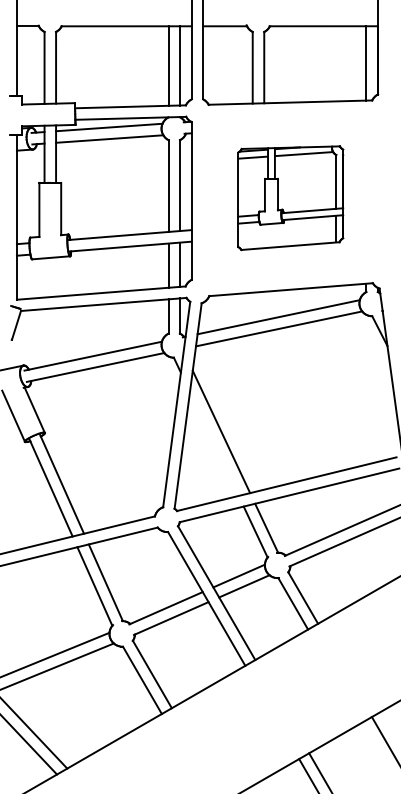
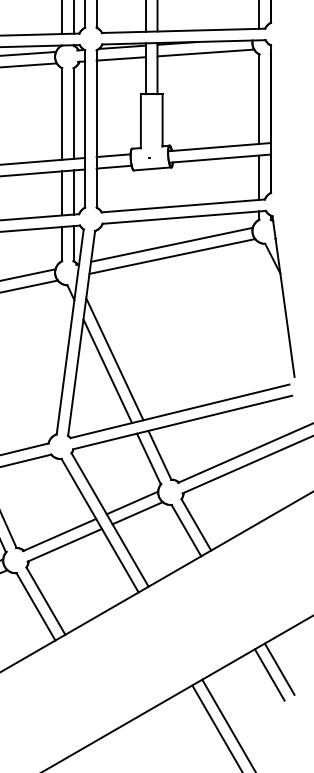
part: (290, 197) -> (183, 125), size x1.67
line: (213, 443) -> (106, 370), added
line: (376, 748) -> (269, 674), added

